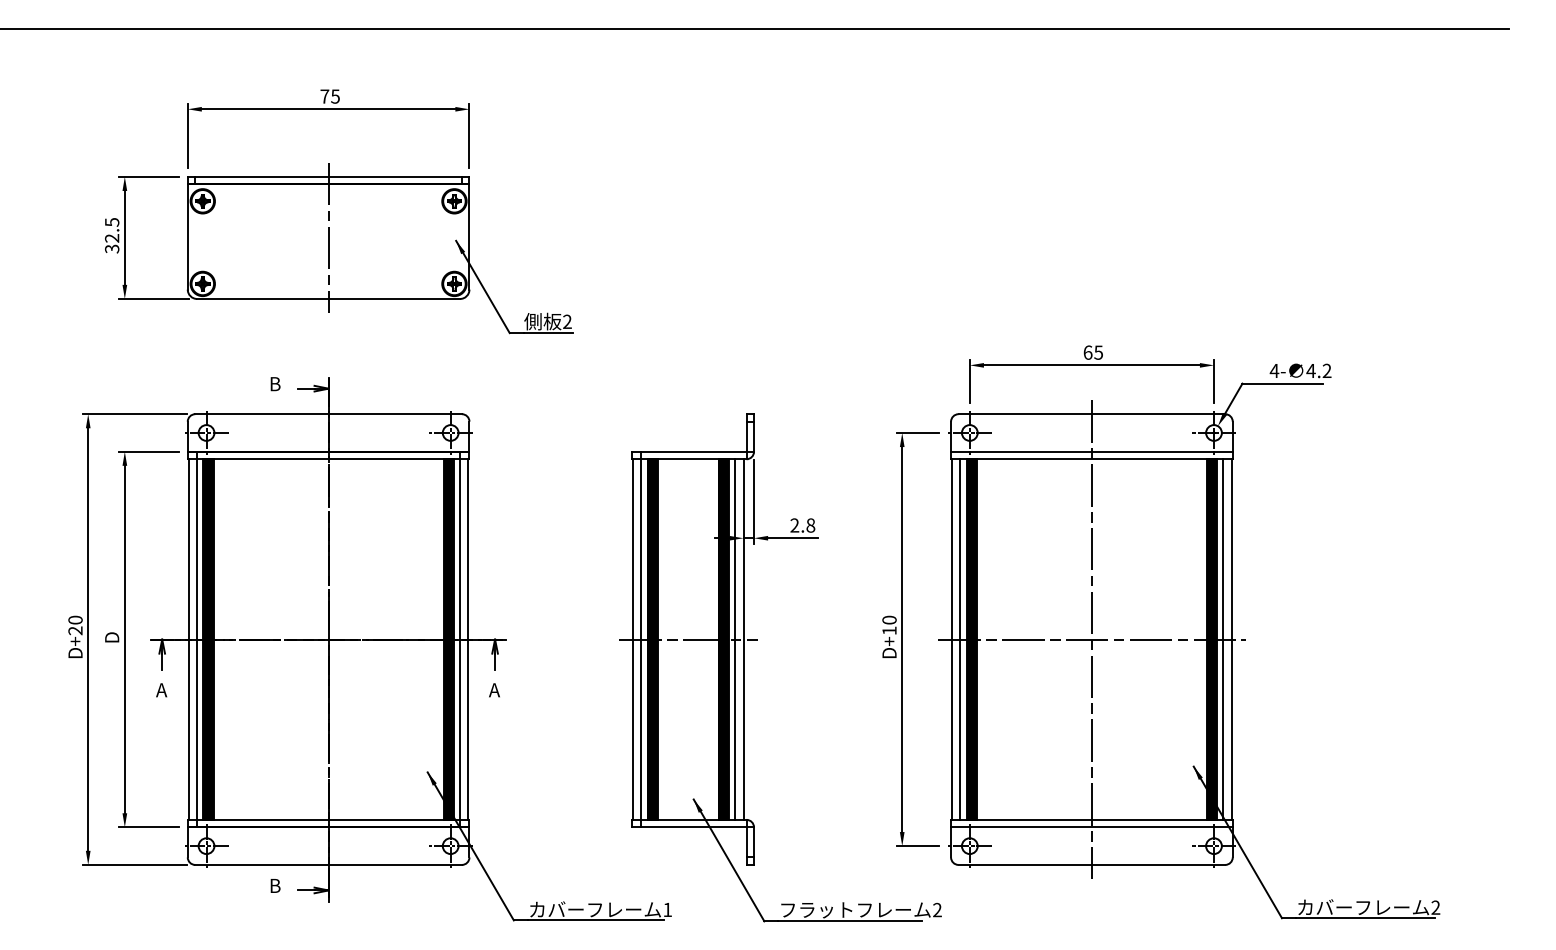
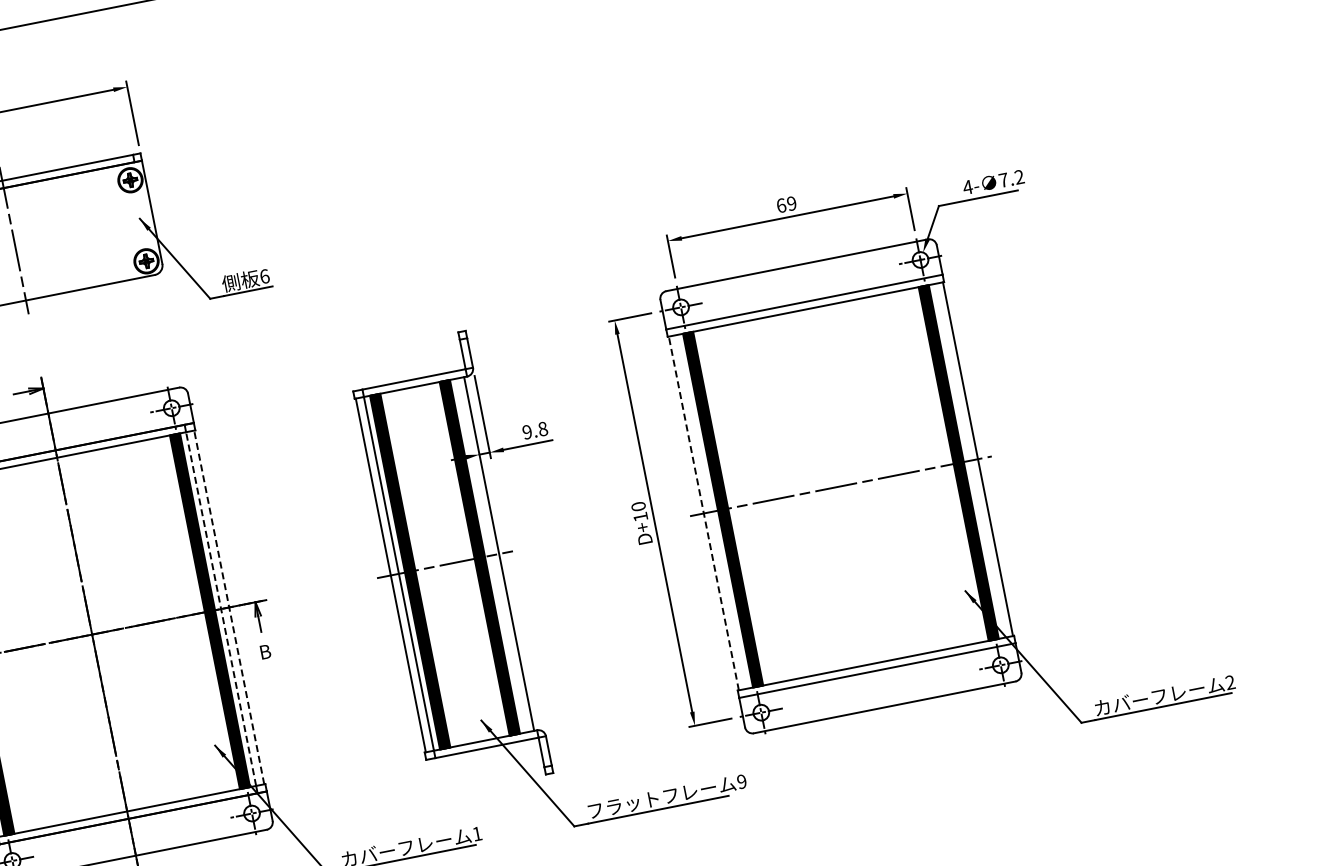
text: (567, 321) -> (264, 276), 2 -> 6
text: (1098, 352) -> (791, 203), 65 -> 69
text: (1310, 370) -> (1003, 179), 4.2 -> 7.2
text: (794, 525) -> (527, 432), 2.8 -> 9.8
line: (460, 639) -> (221, 608), solid -> dashed
line: (468, 639) -> (229, 607), solid -> dashed
line: (735, 639) -> (491, 555), removed
line: (952, 639) -> (704, 513), solid -> dashed
line: (960, 639) -> (712, 511), removed
line: (1091, 639) -> (840, 486), removed
line: (1223, 639) -> (970, 460), removed
text: (494, 690) -> (264, 652), A -> B
text: (937, 910) -> (742, 782), 2 -> 9

